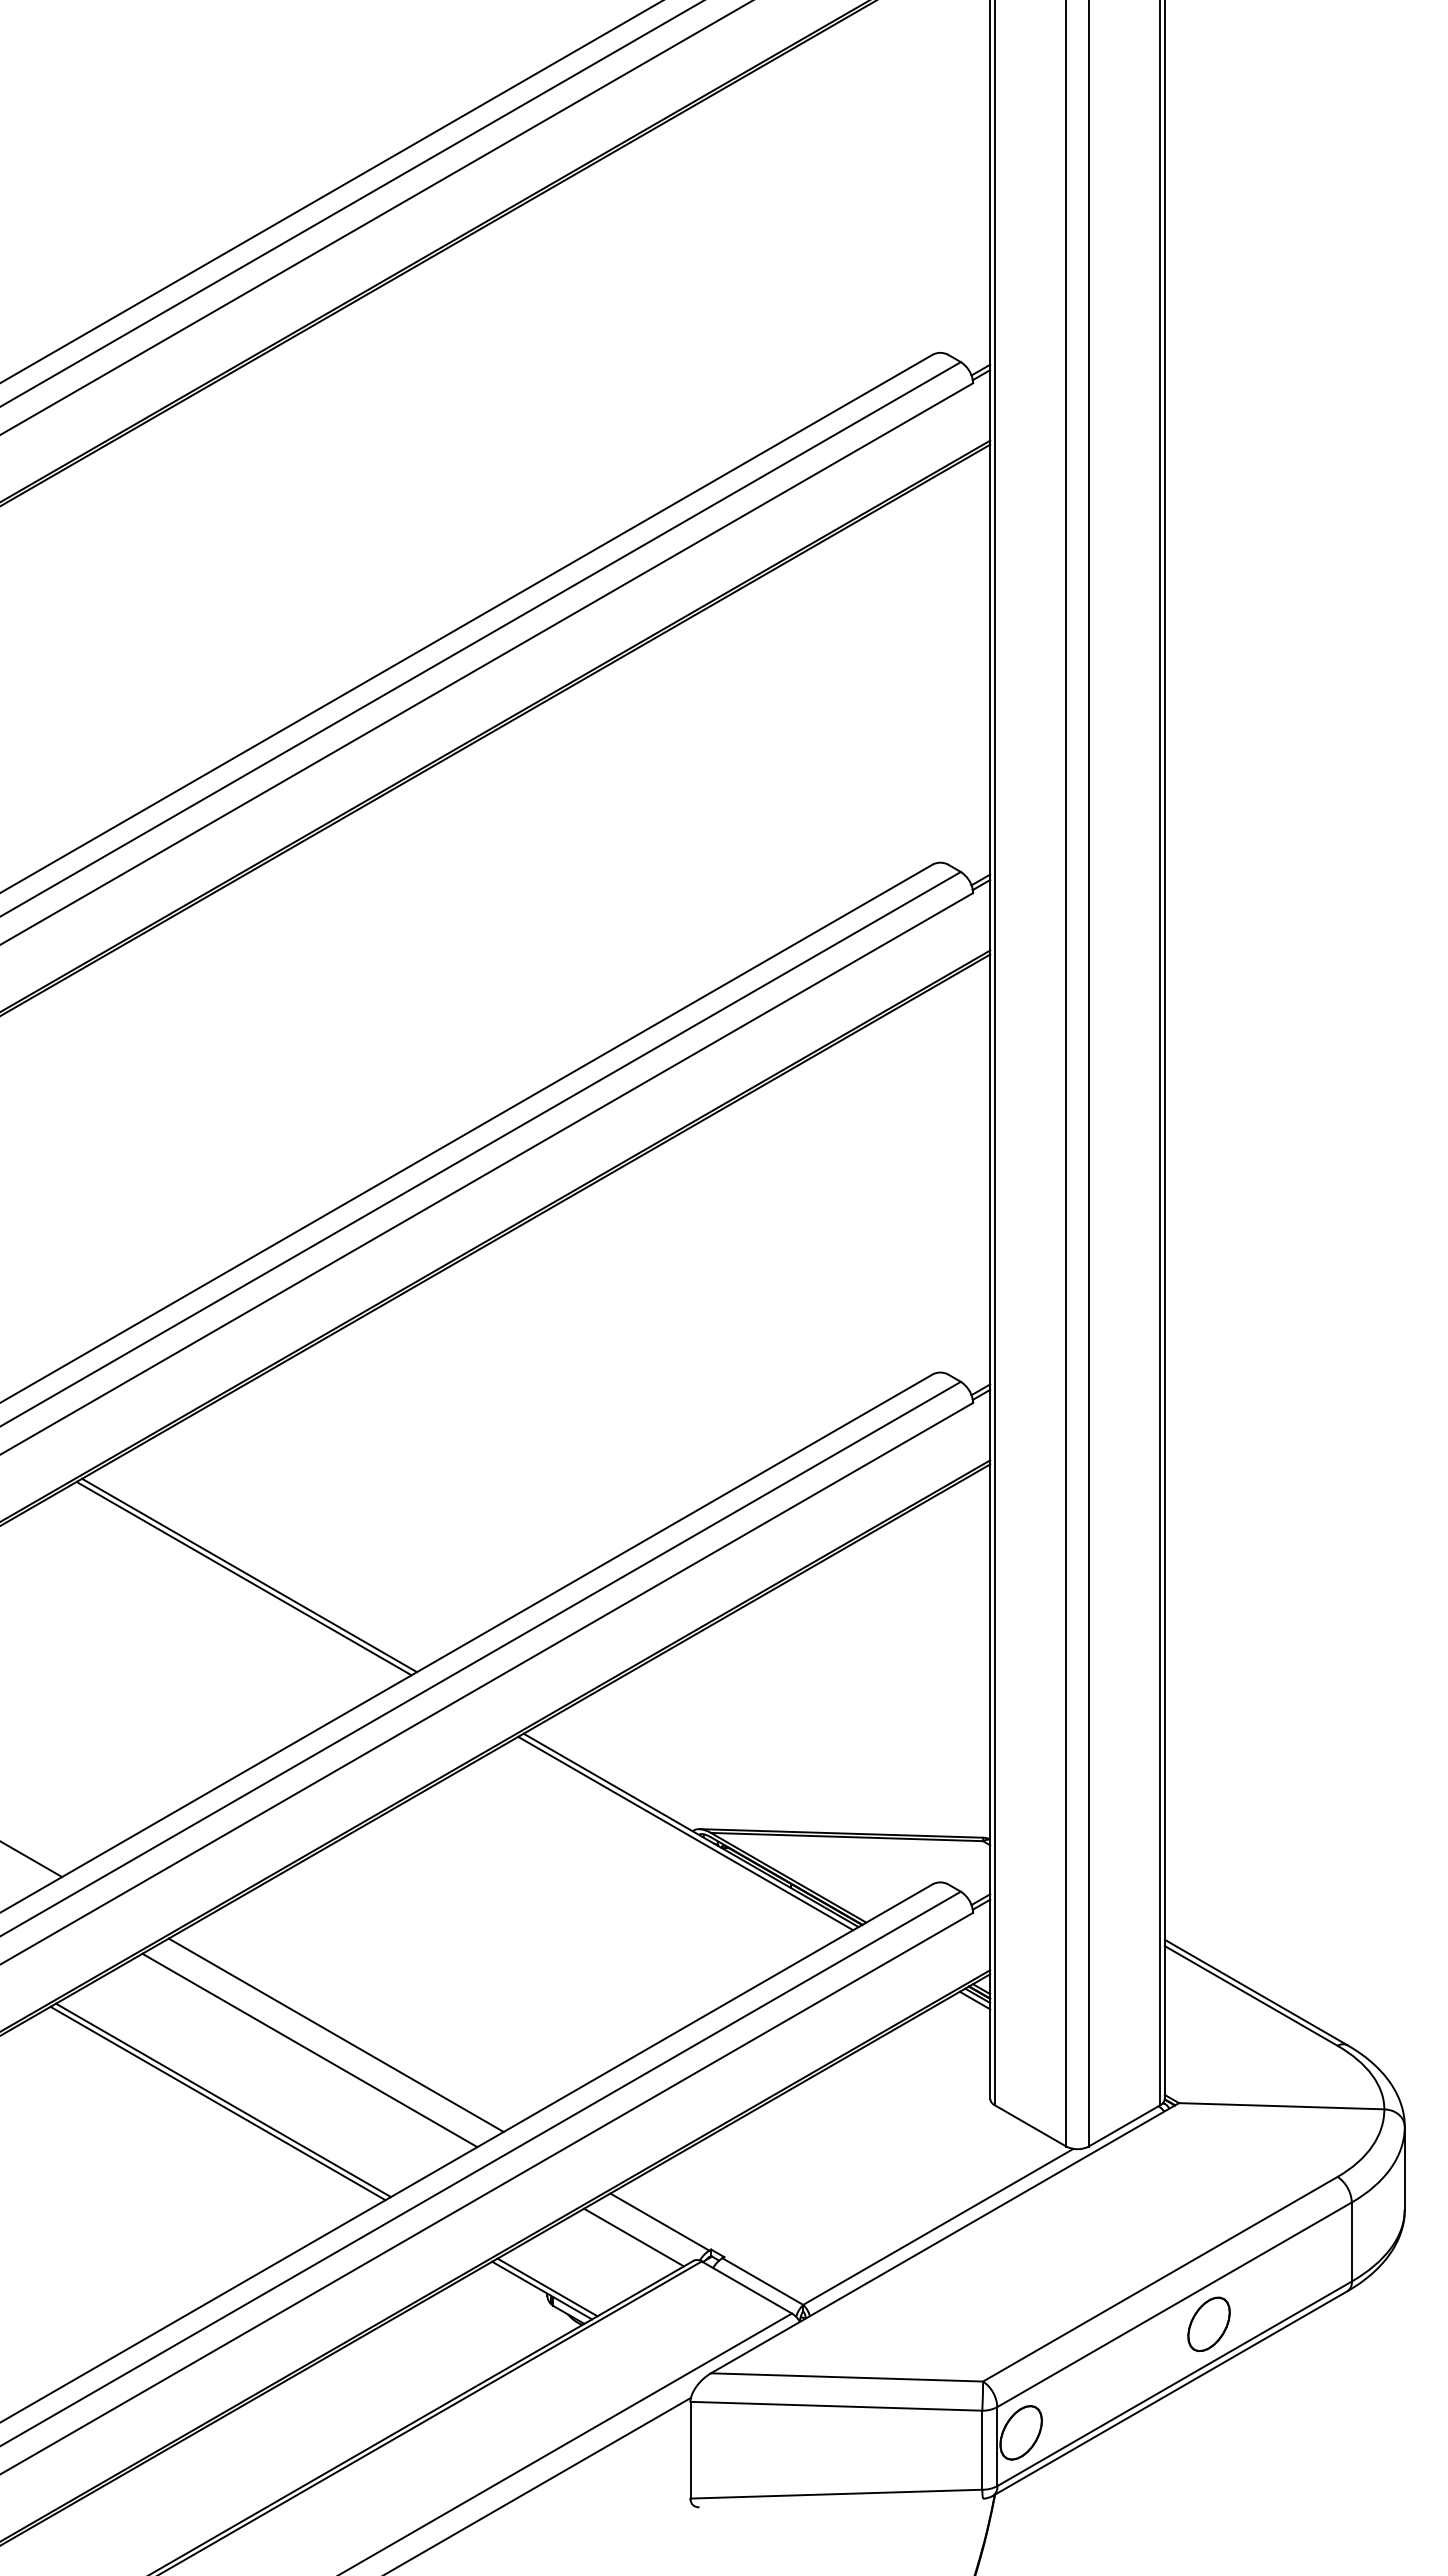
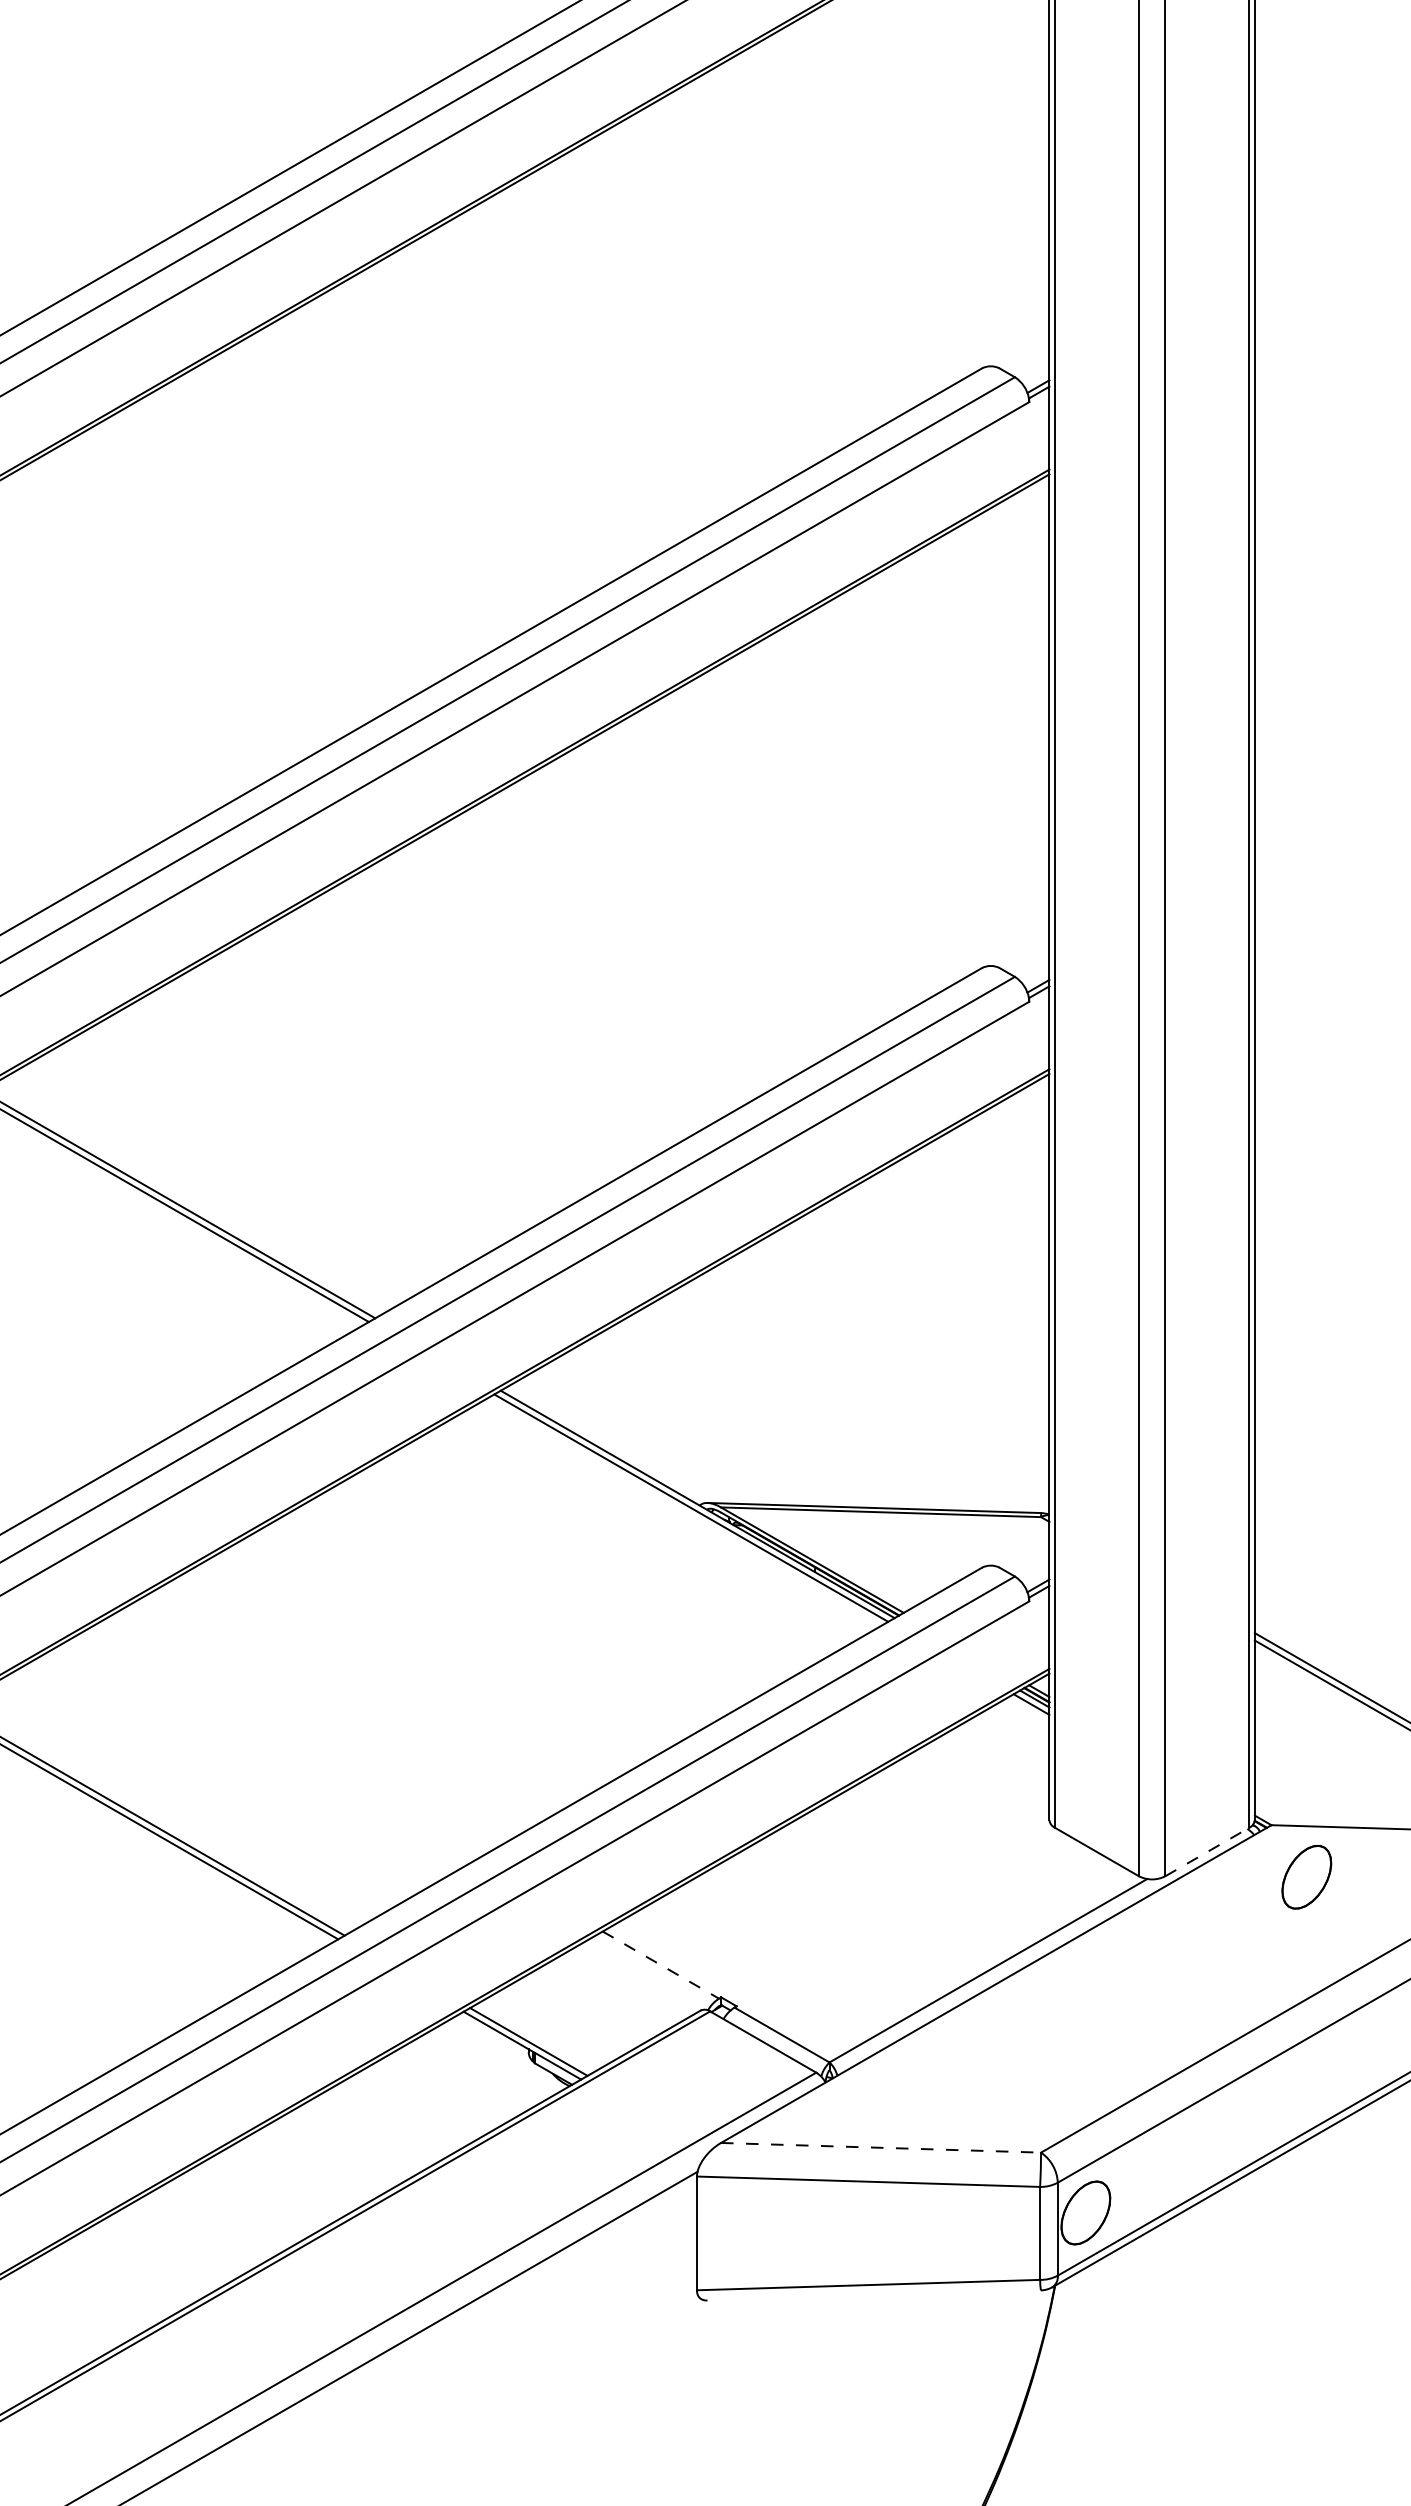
line: (335, 2034) -> (279, 1744), removed
line: (309, 2050) -> (248, 1763), removed
line: (1124, 2125) -> (1207, 1851), solid -> dashed
line: (660, 2222) -> (661, 1965), solid -> dashed
line: (633, 2237) -> (629, 1983), removed
part: (1208, 2323) -> (1306, 1876), moved
line: (847, 2377) -> (881, 2147), solid -> dashed

